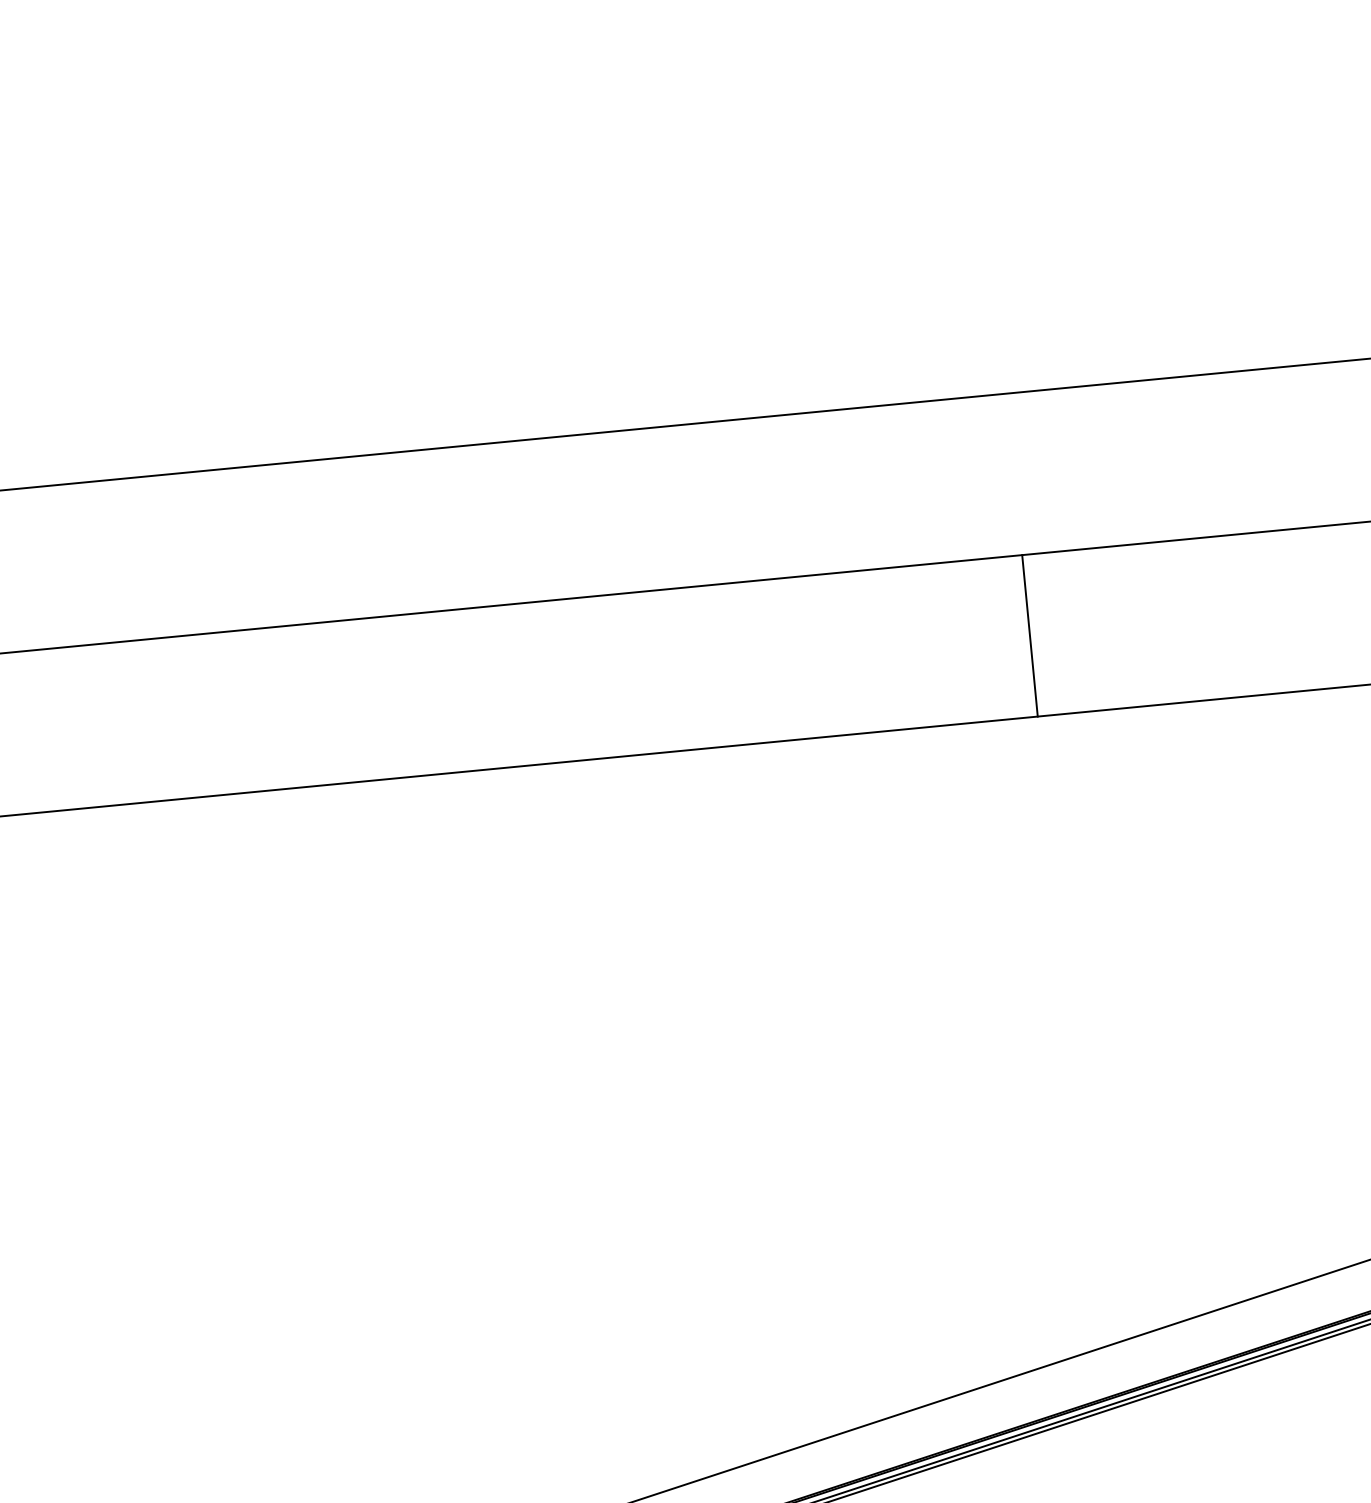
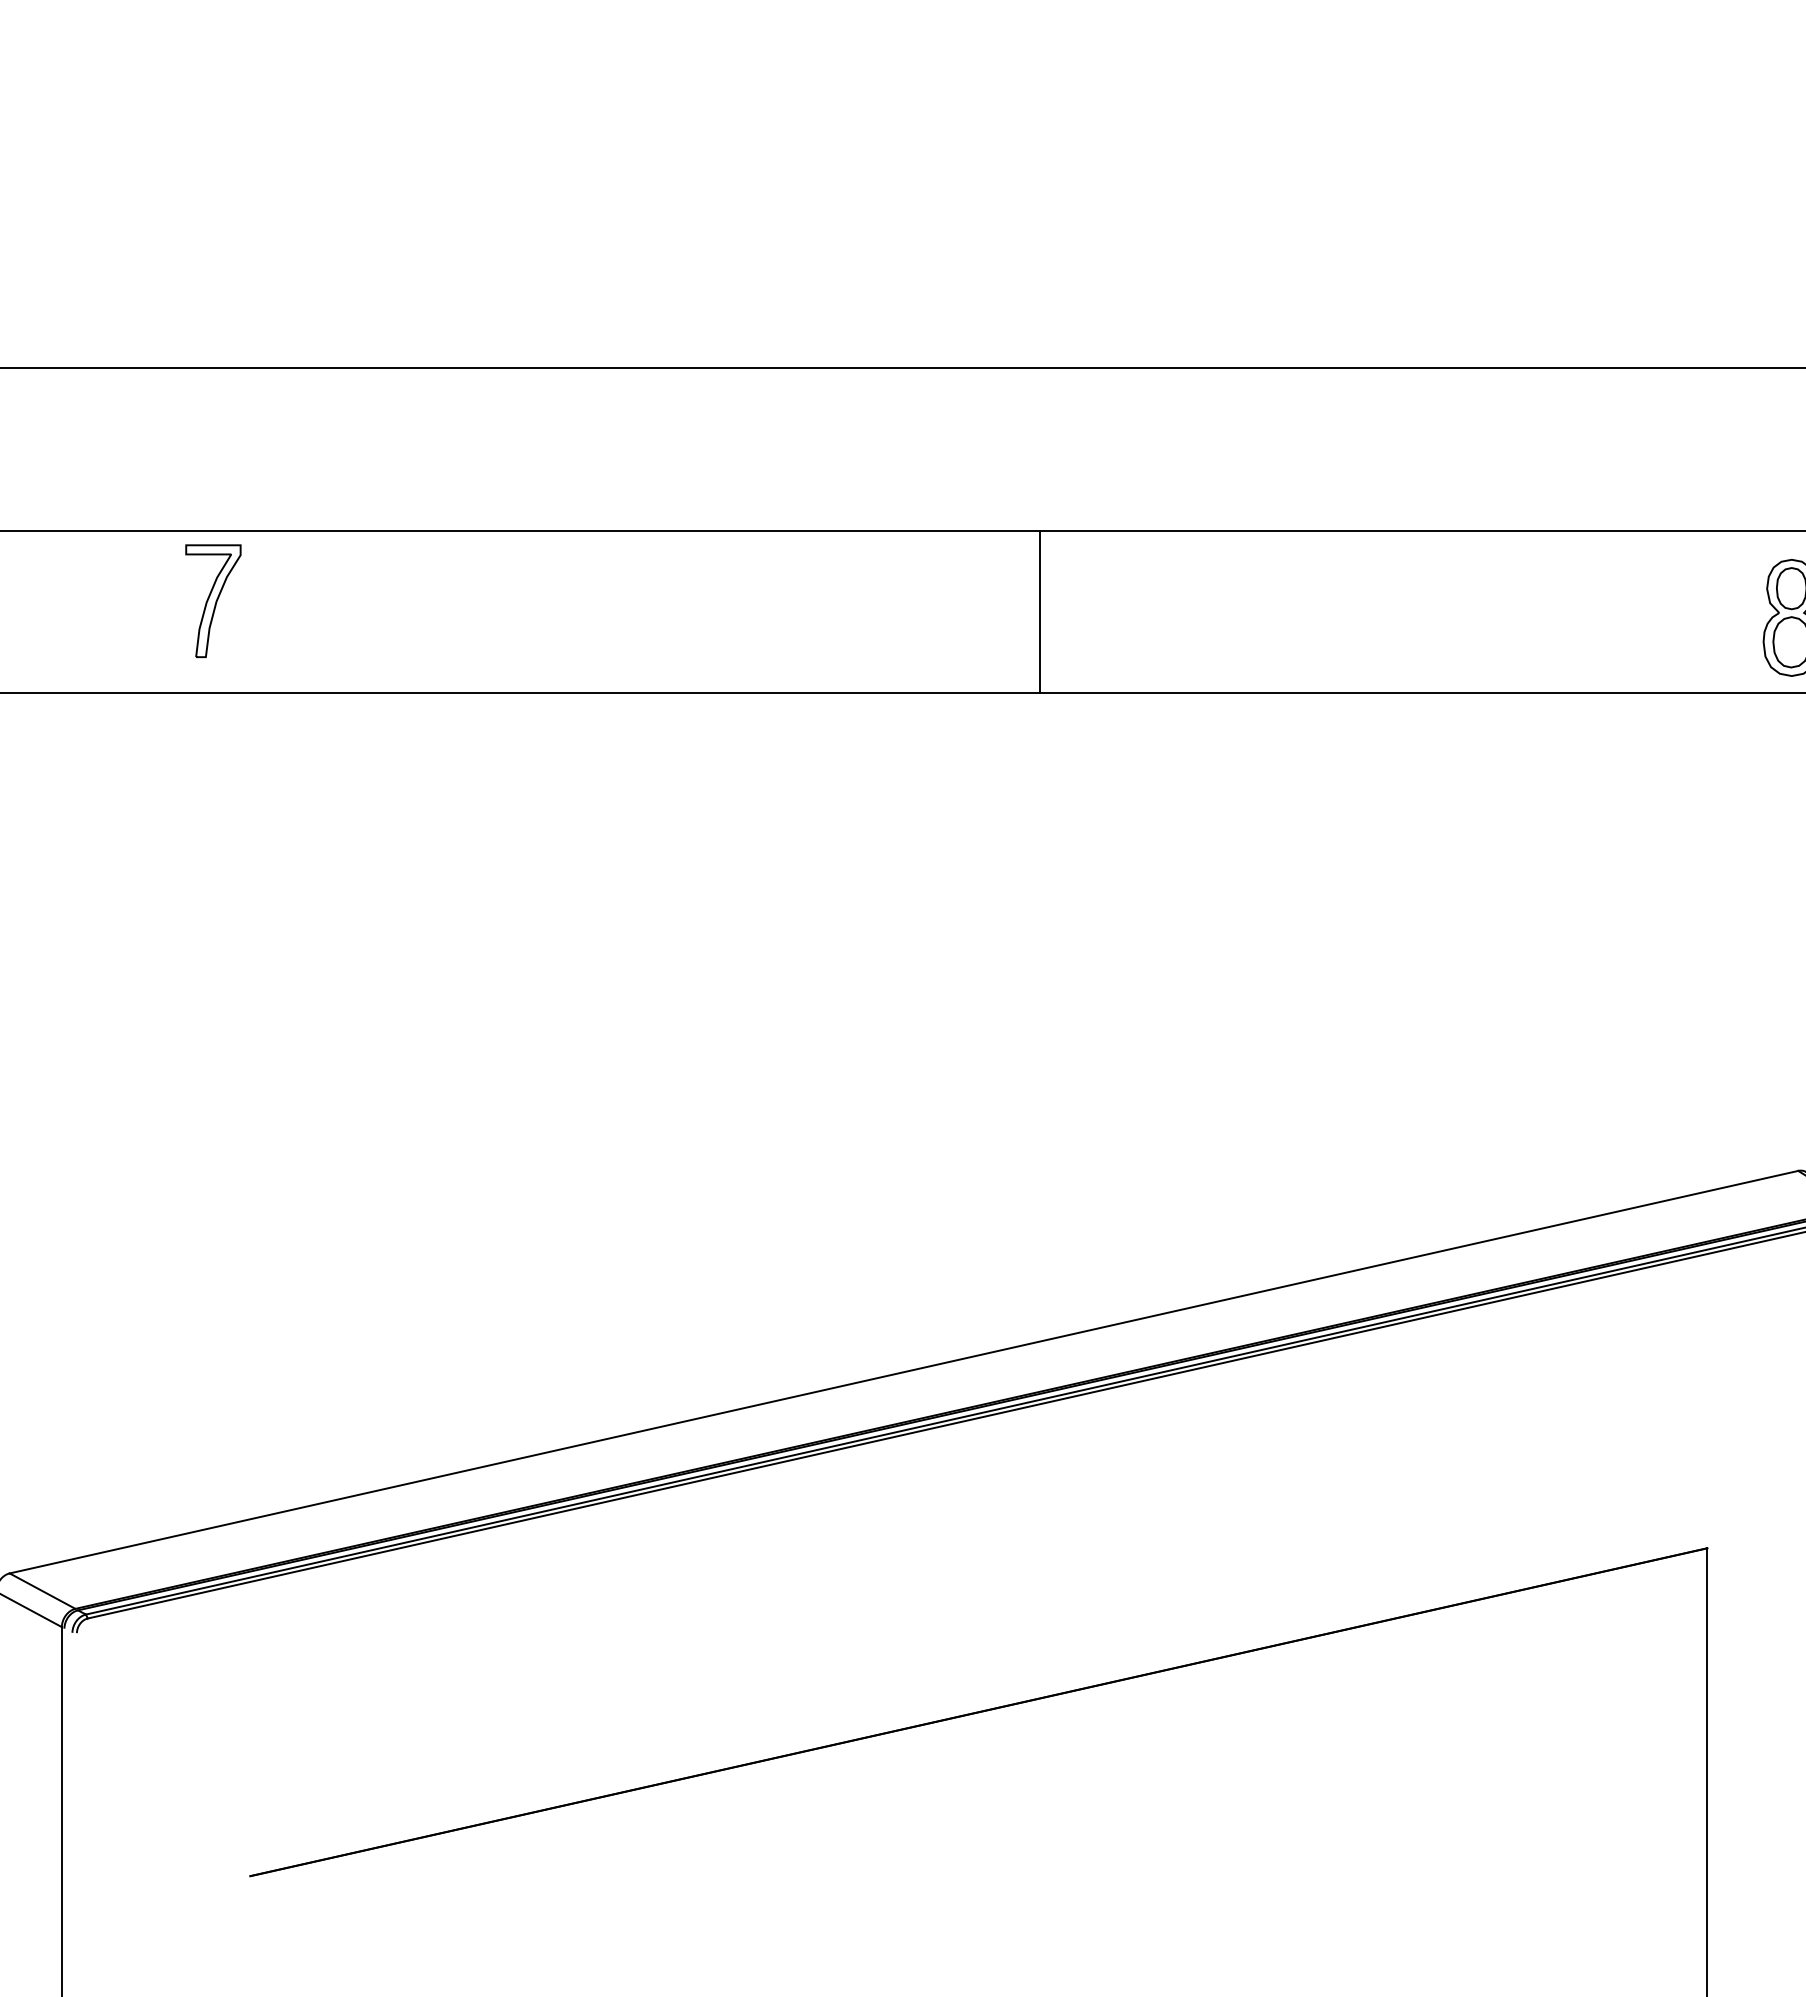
line: (1030, 635) -> (1040, 611), moved
part: (146, 710) -> (213, 601), added

